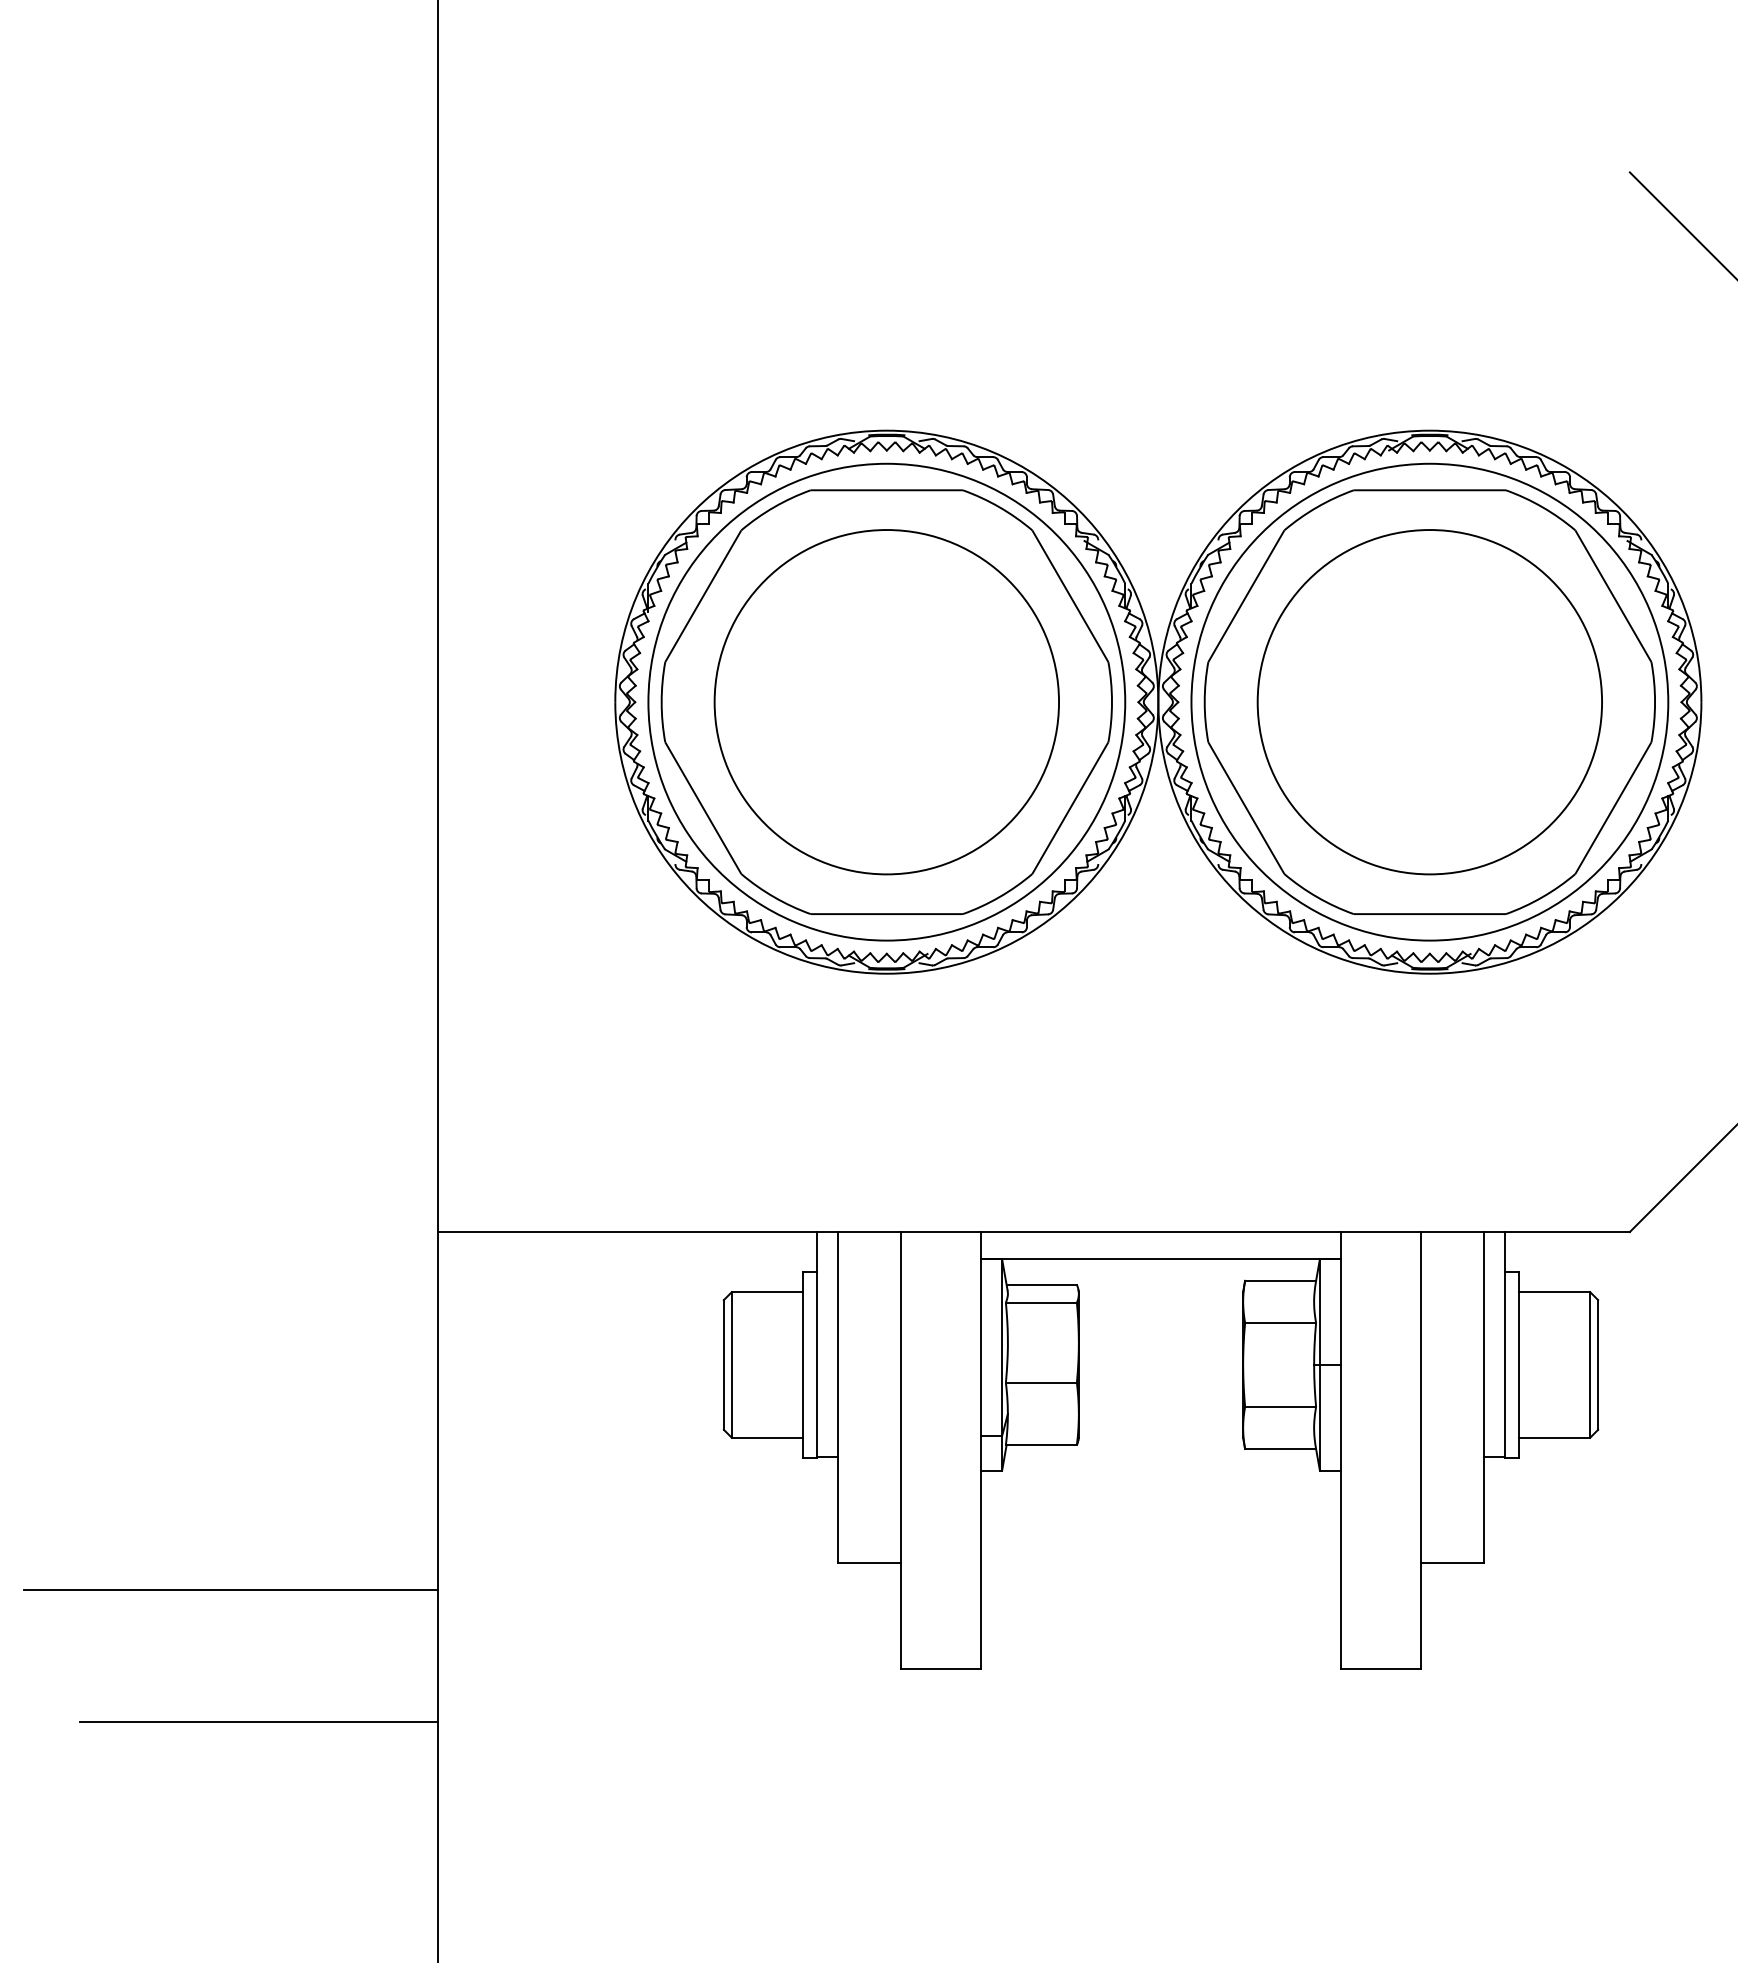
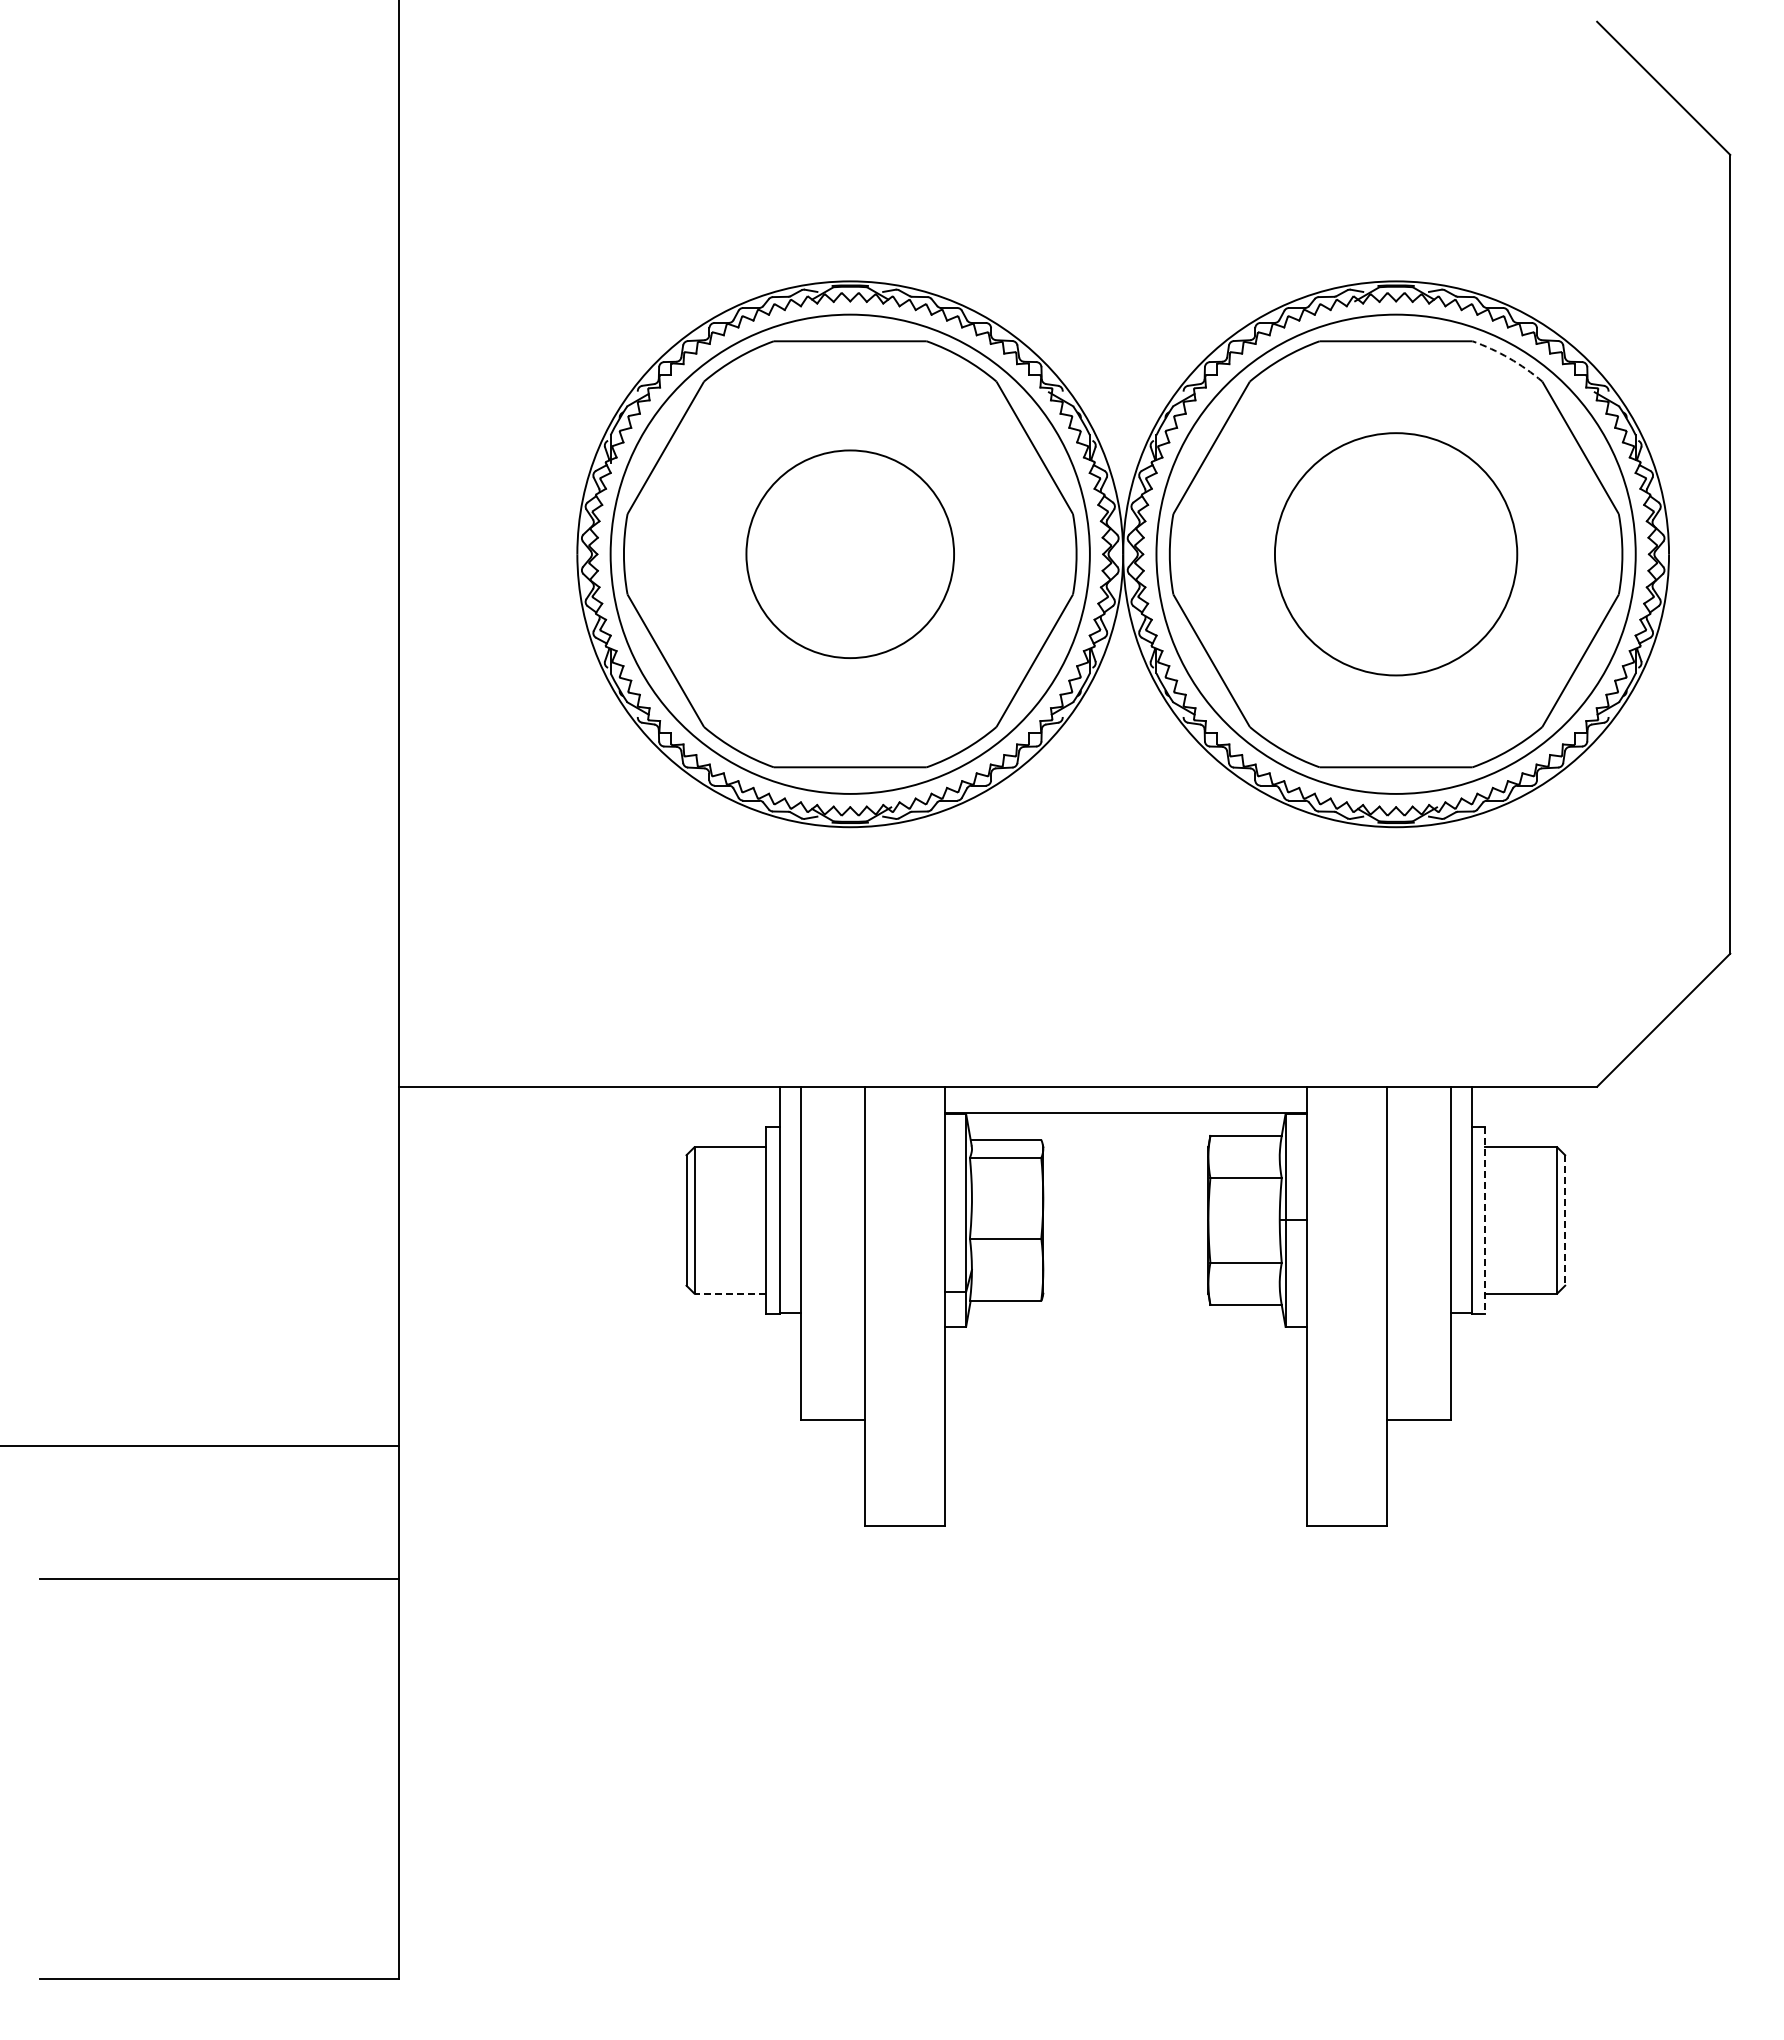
arc: (1542, 507) -> (1509, 358), solid -> dashed
circle: (887, 702) -> (850, 554), size x0.6
circle: (1430, 702) -> (1396, 554), size x0.7
line: (1518, 1365) -> (1485, 1220), solid -> dashed
line: (1598, 1365) -> (1565, 1220), solid -> dashed
line: (767, 1437) -> (730, 1293), solid -> dashed

